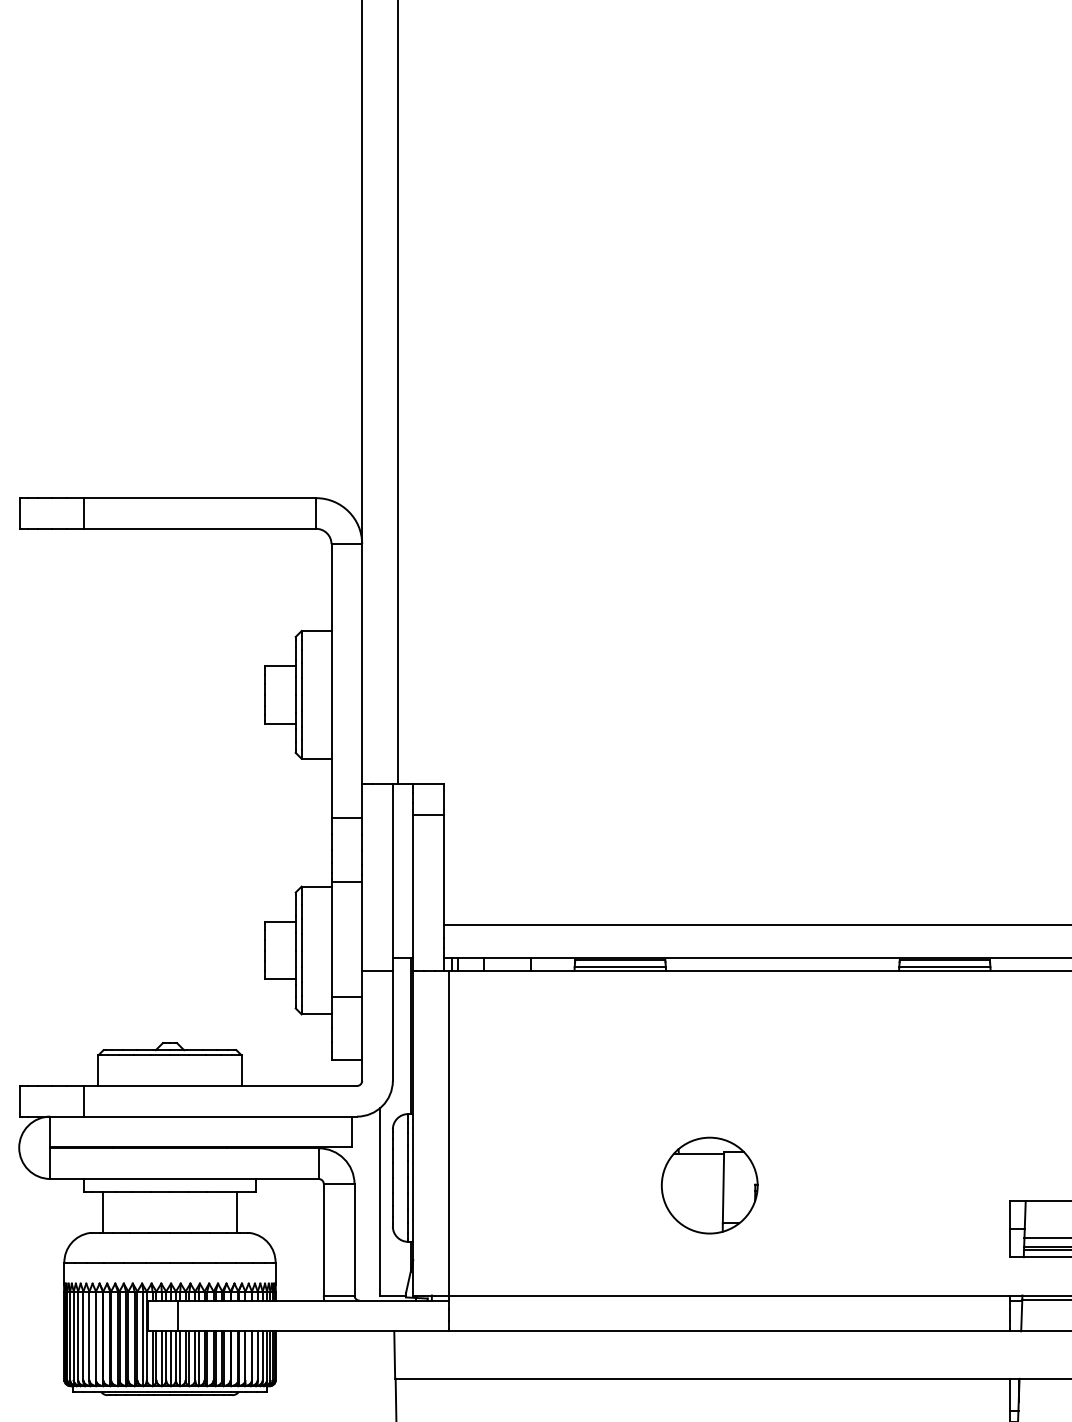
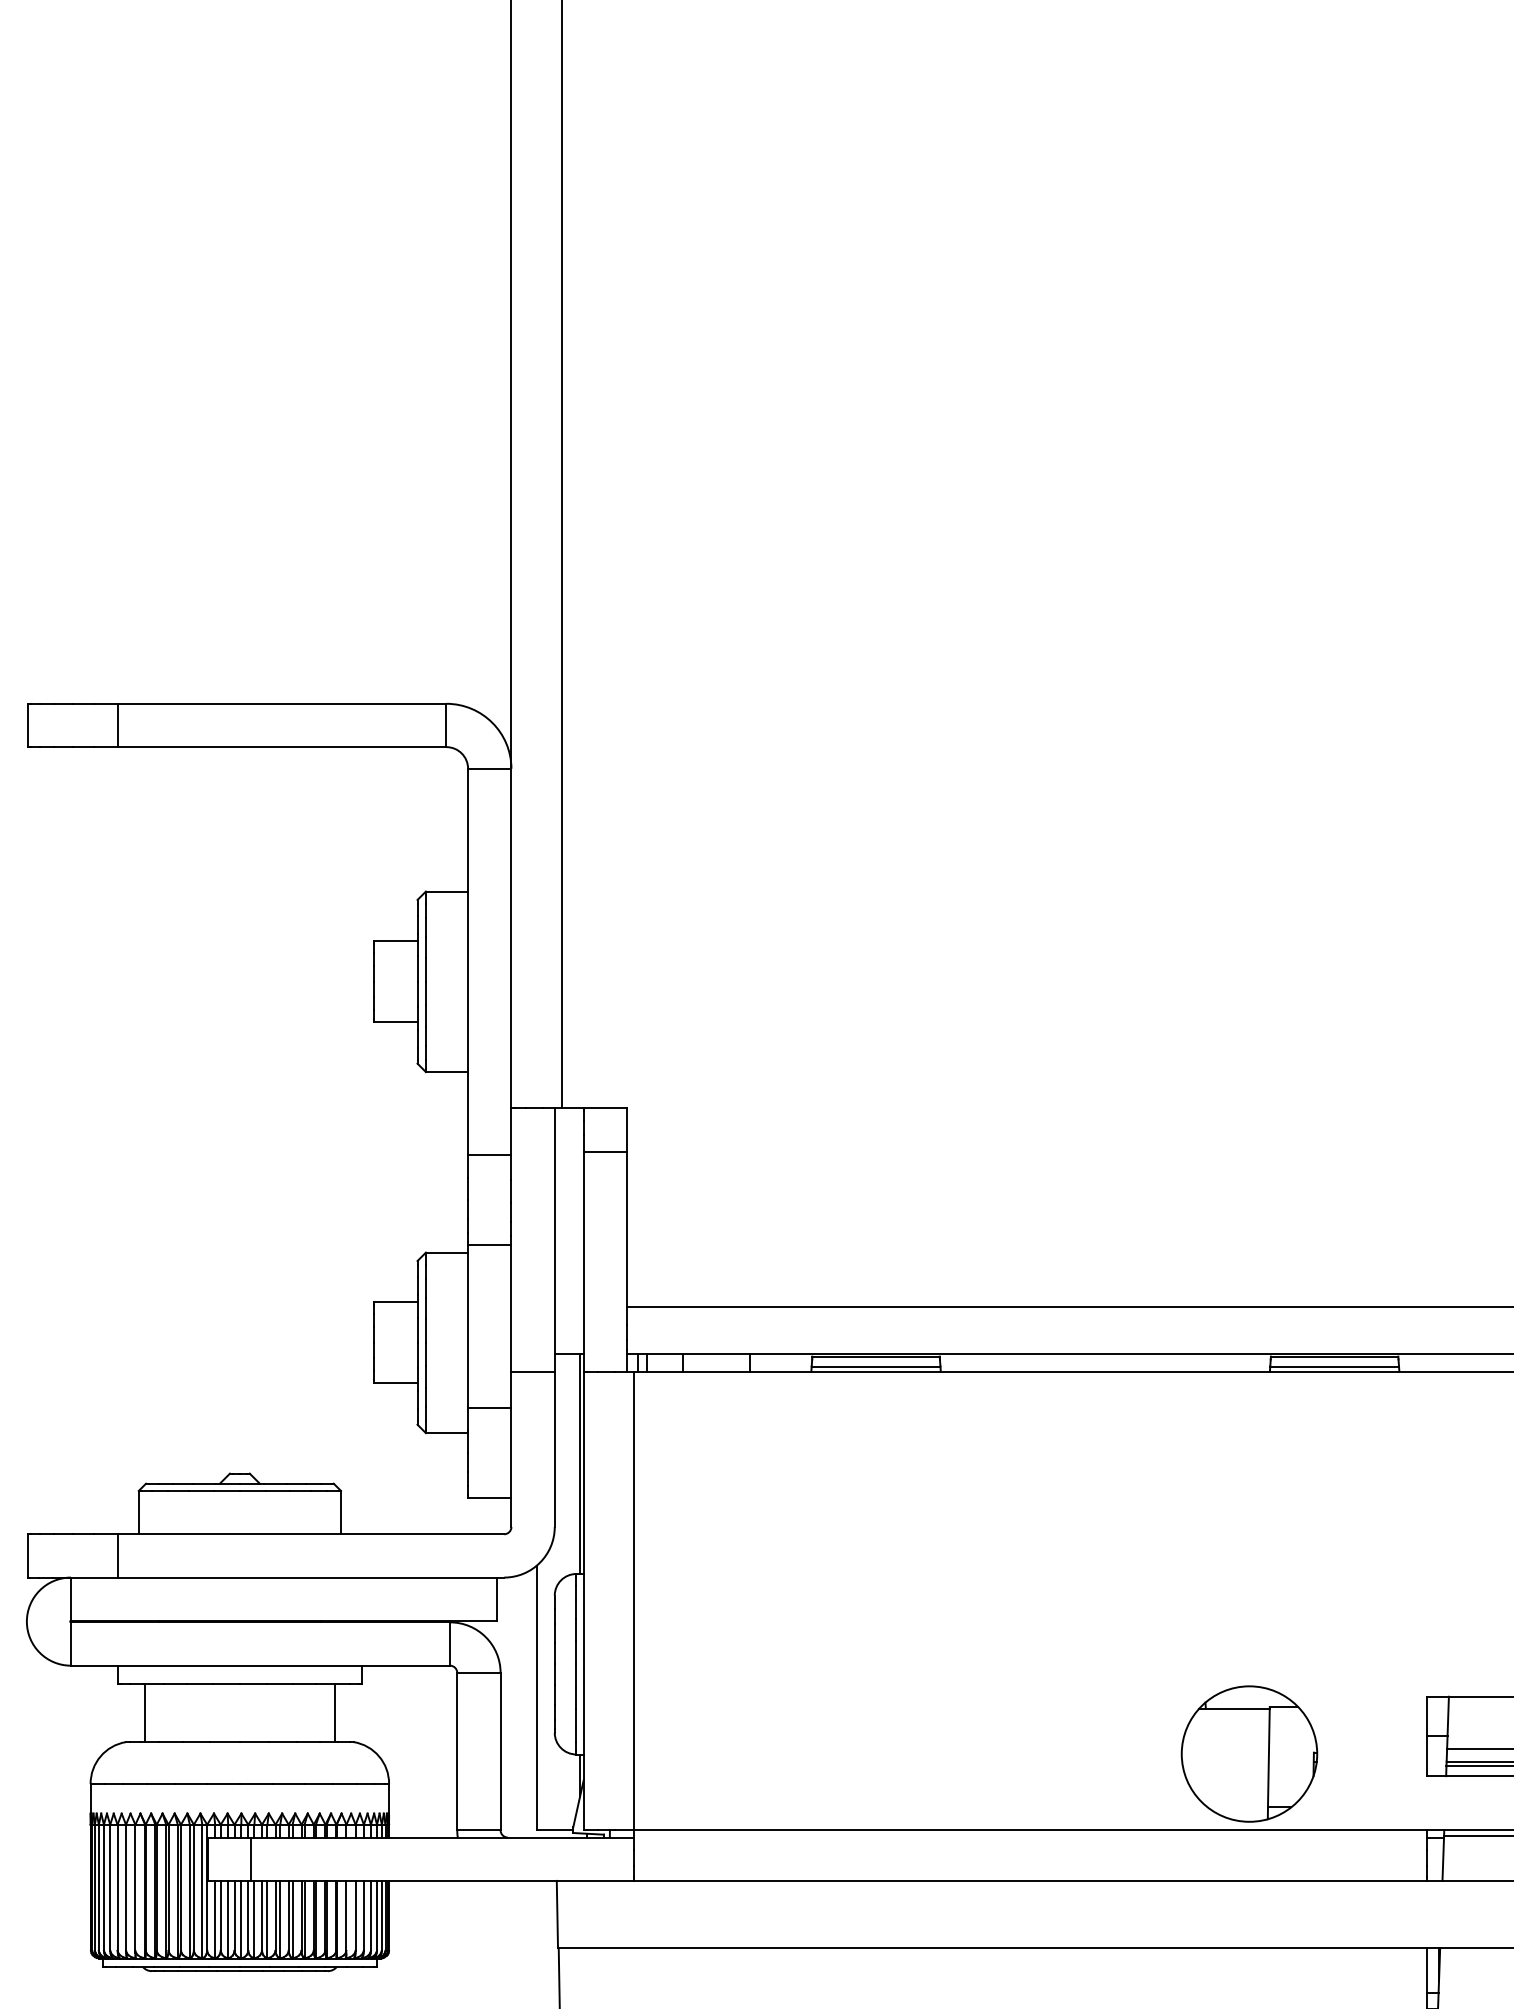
part: (709, 1185) -> (1249, 1753), moved

